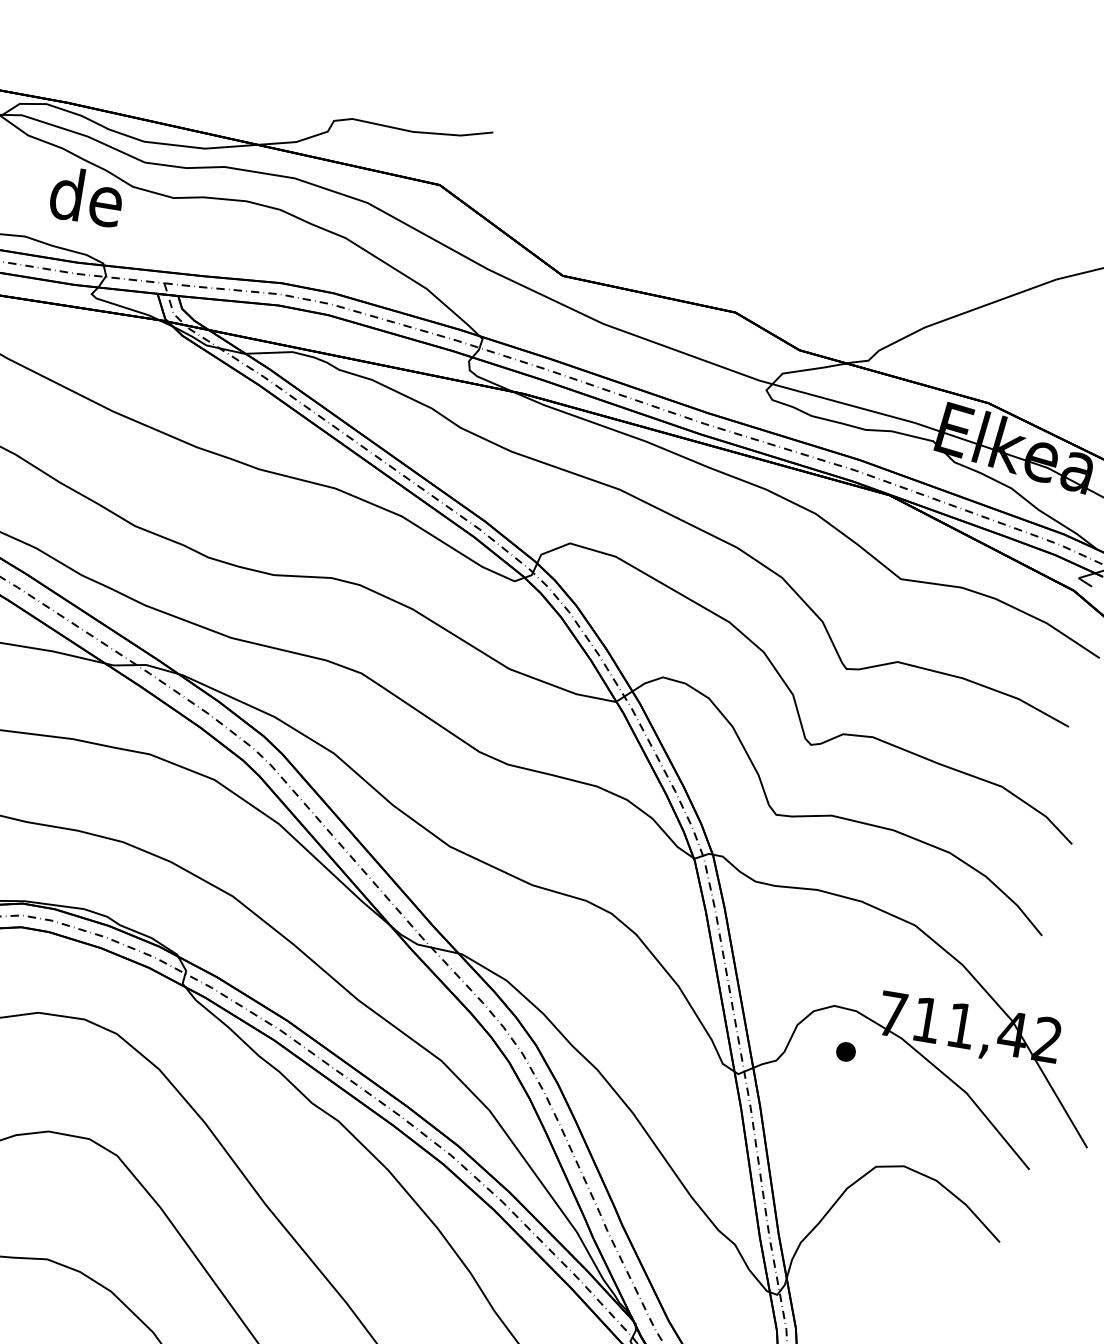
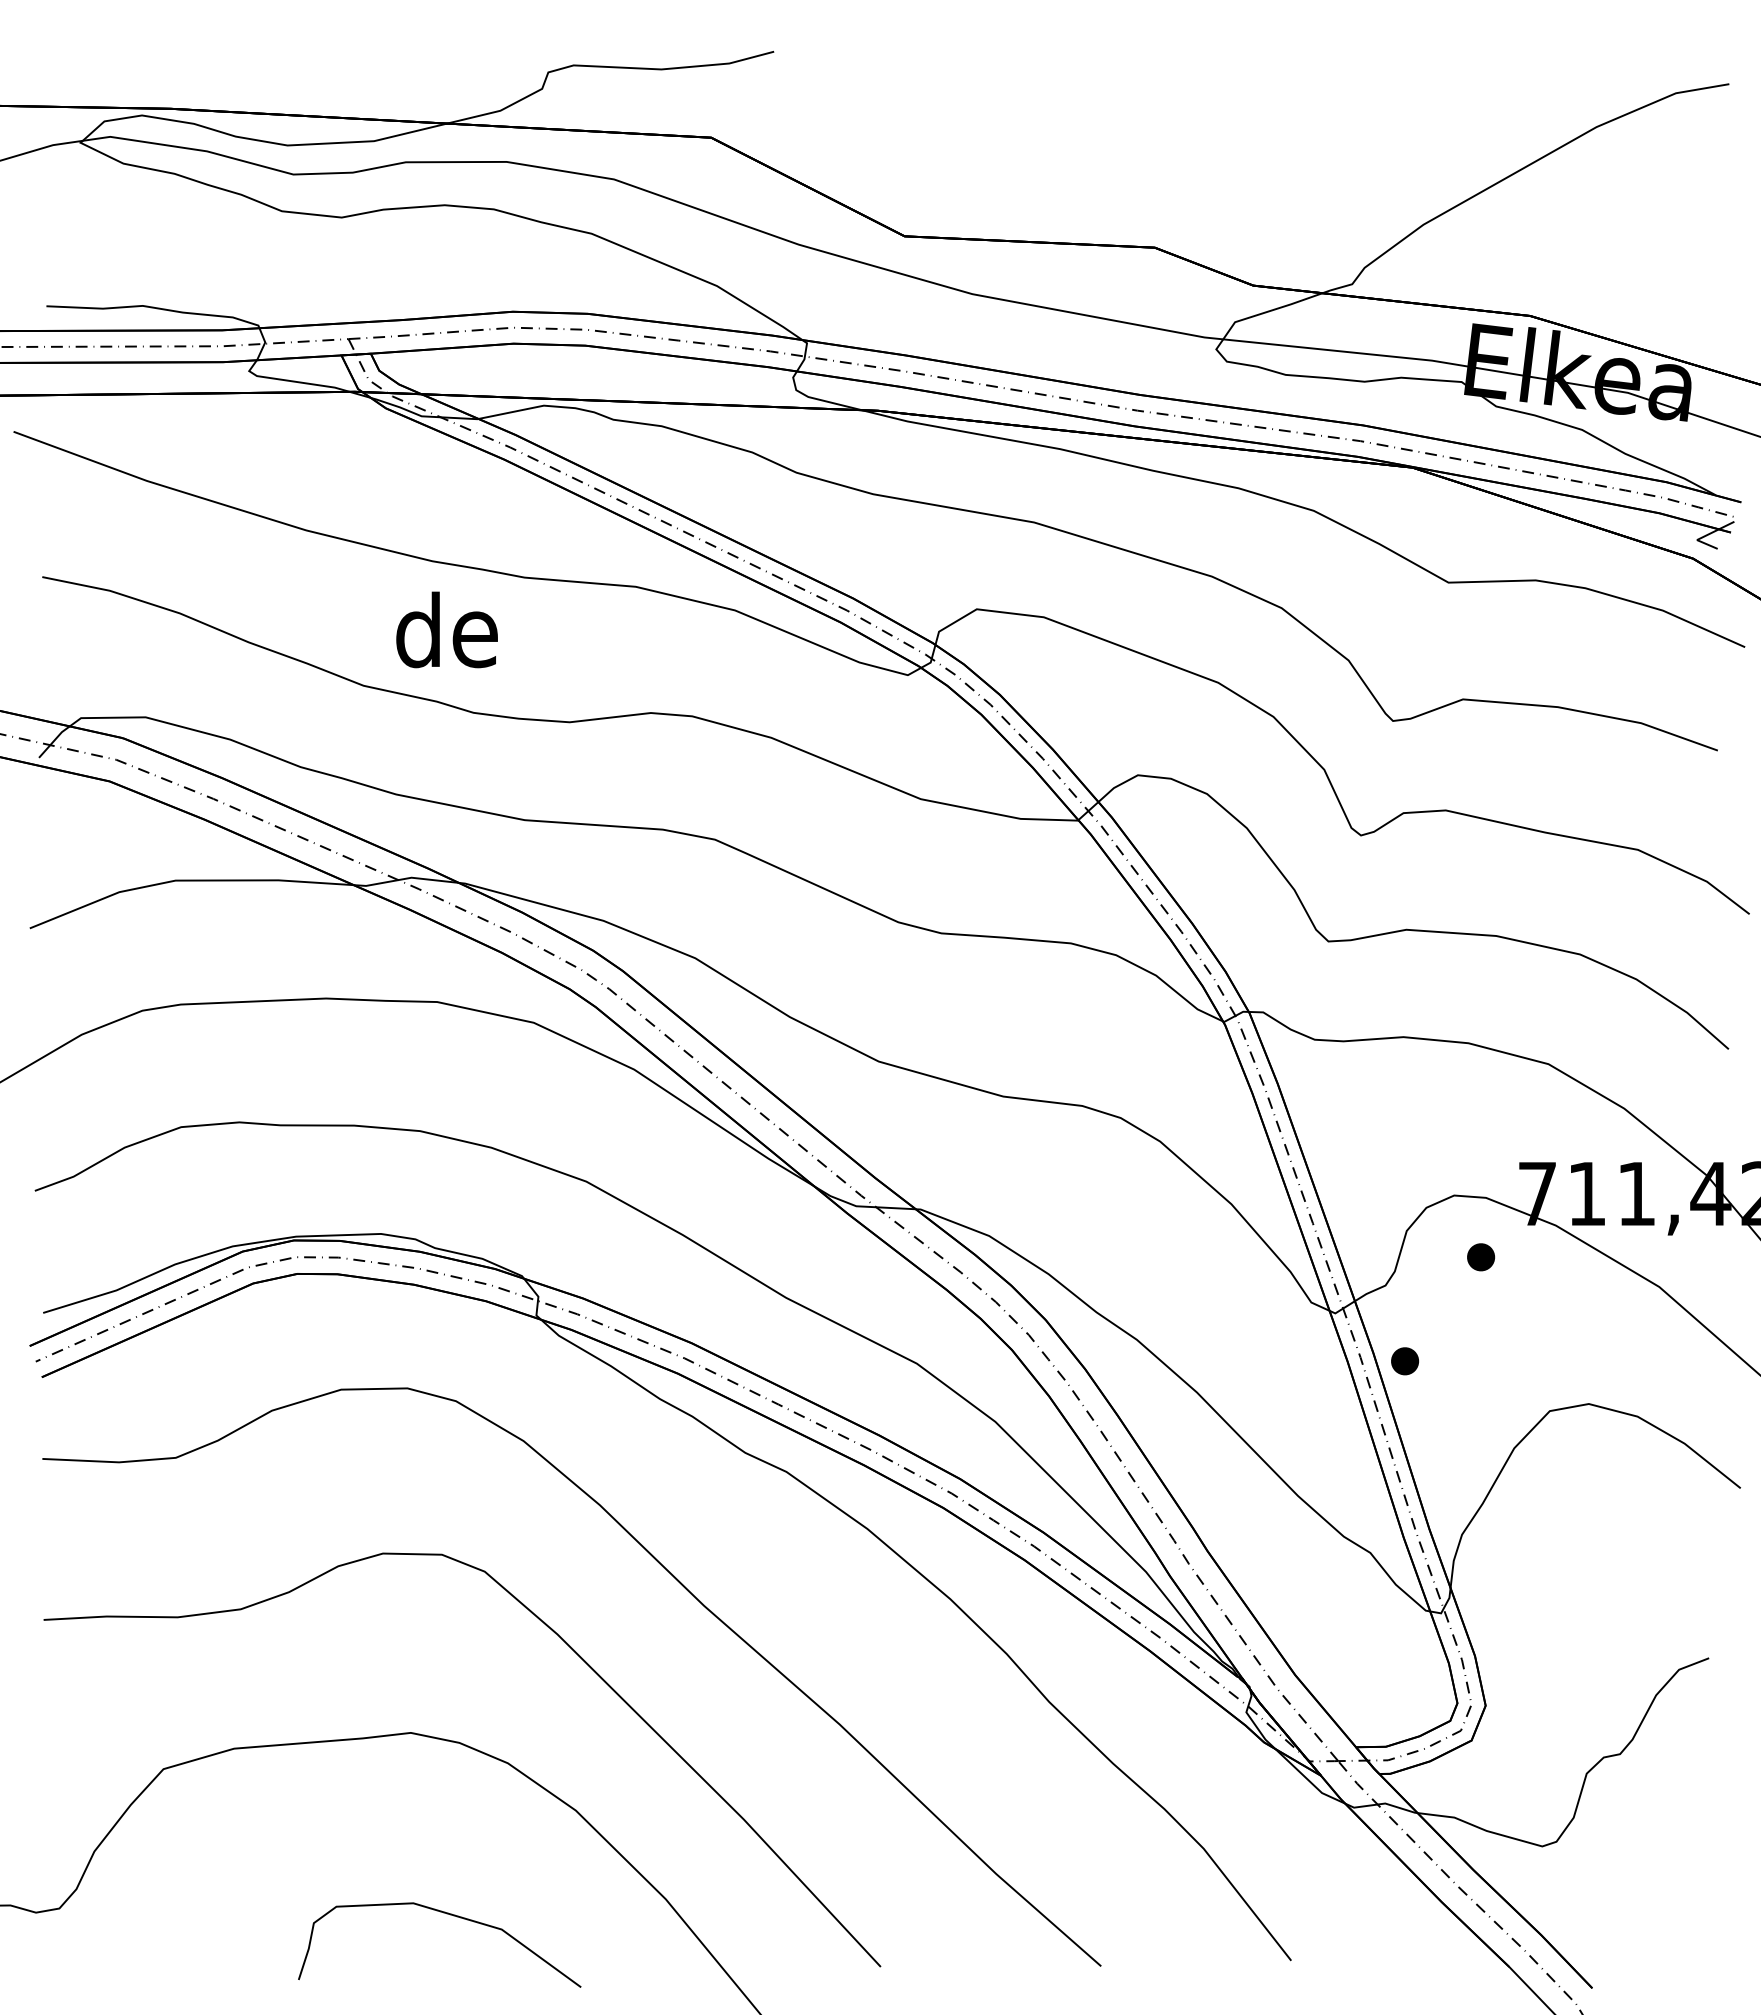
text: (86, 196) -> (446, 629), moved
part: (781, 1115) -> (1405, 1361), added

